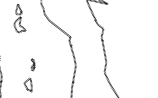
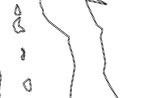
part: (32, 64) -> (22, 53), moved

